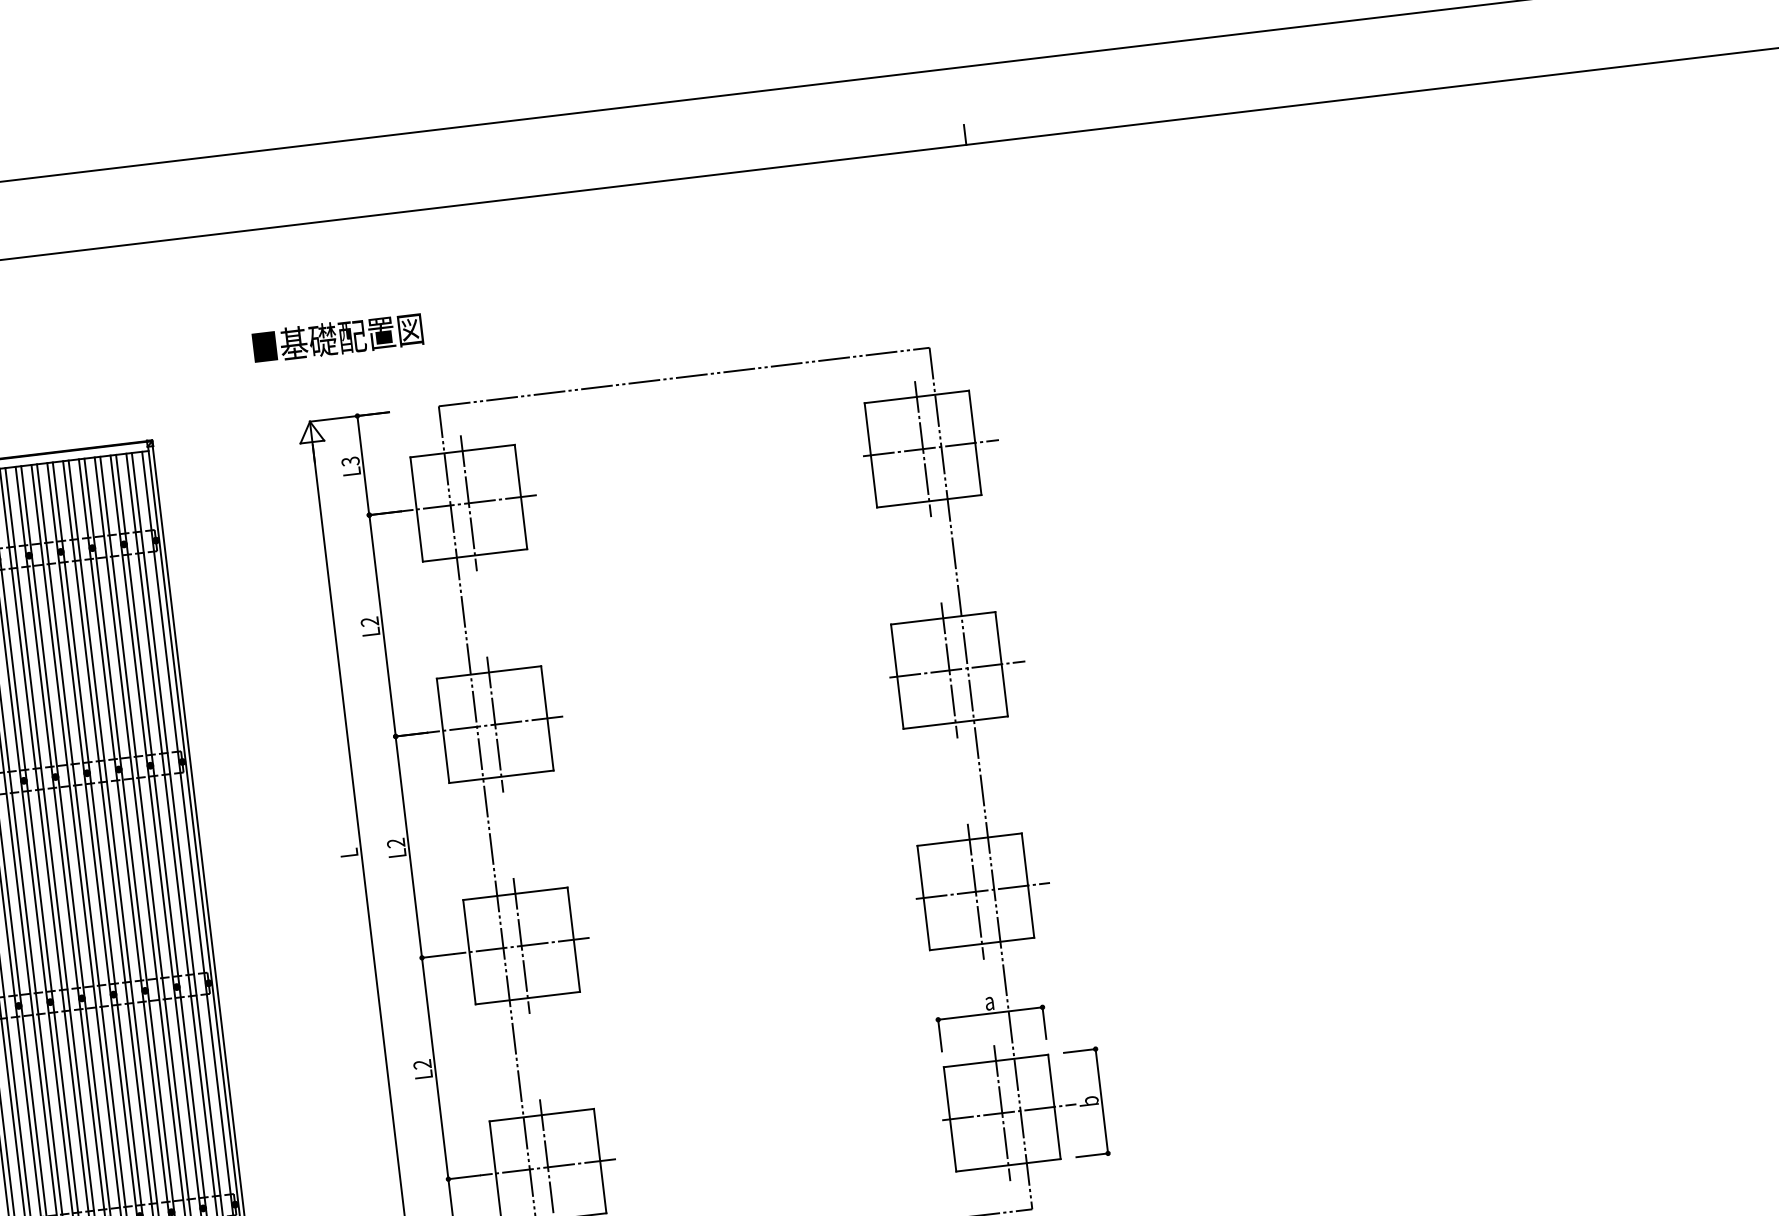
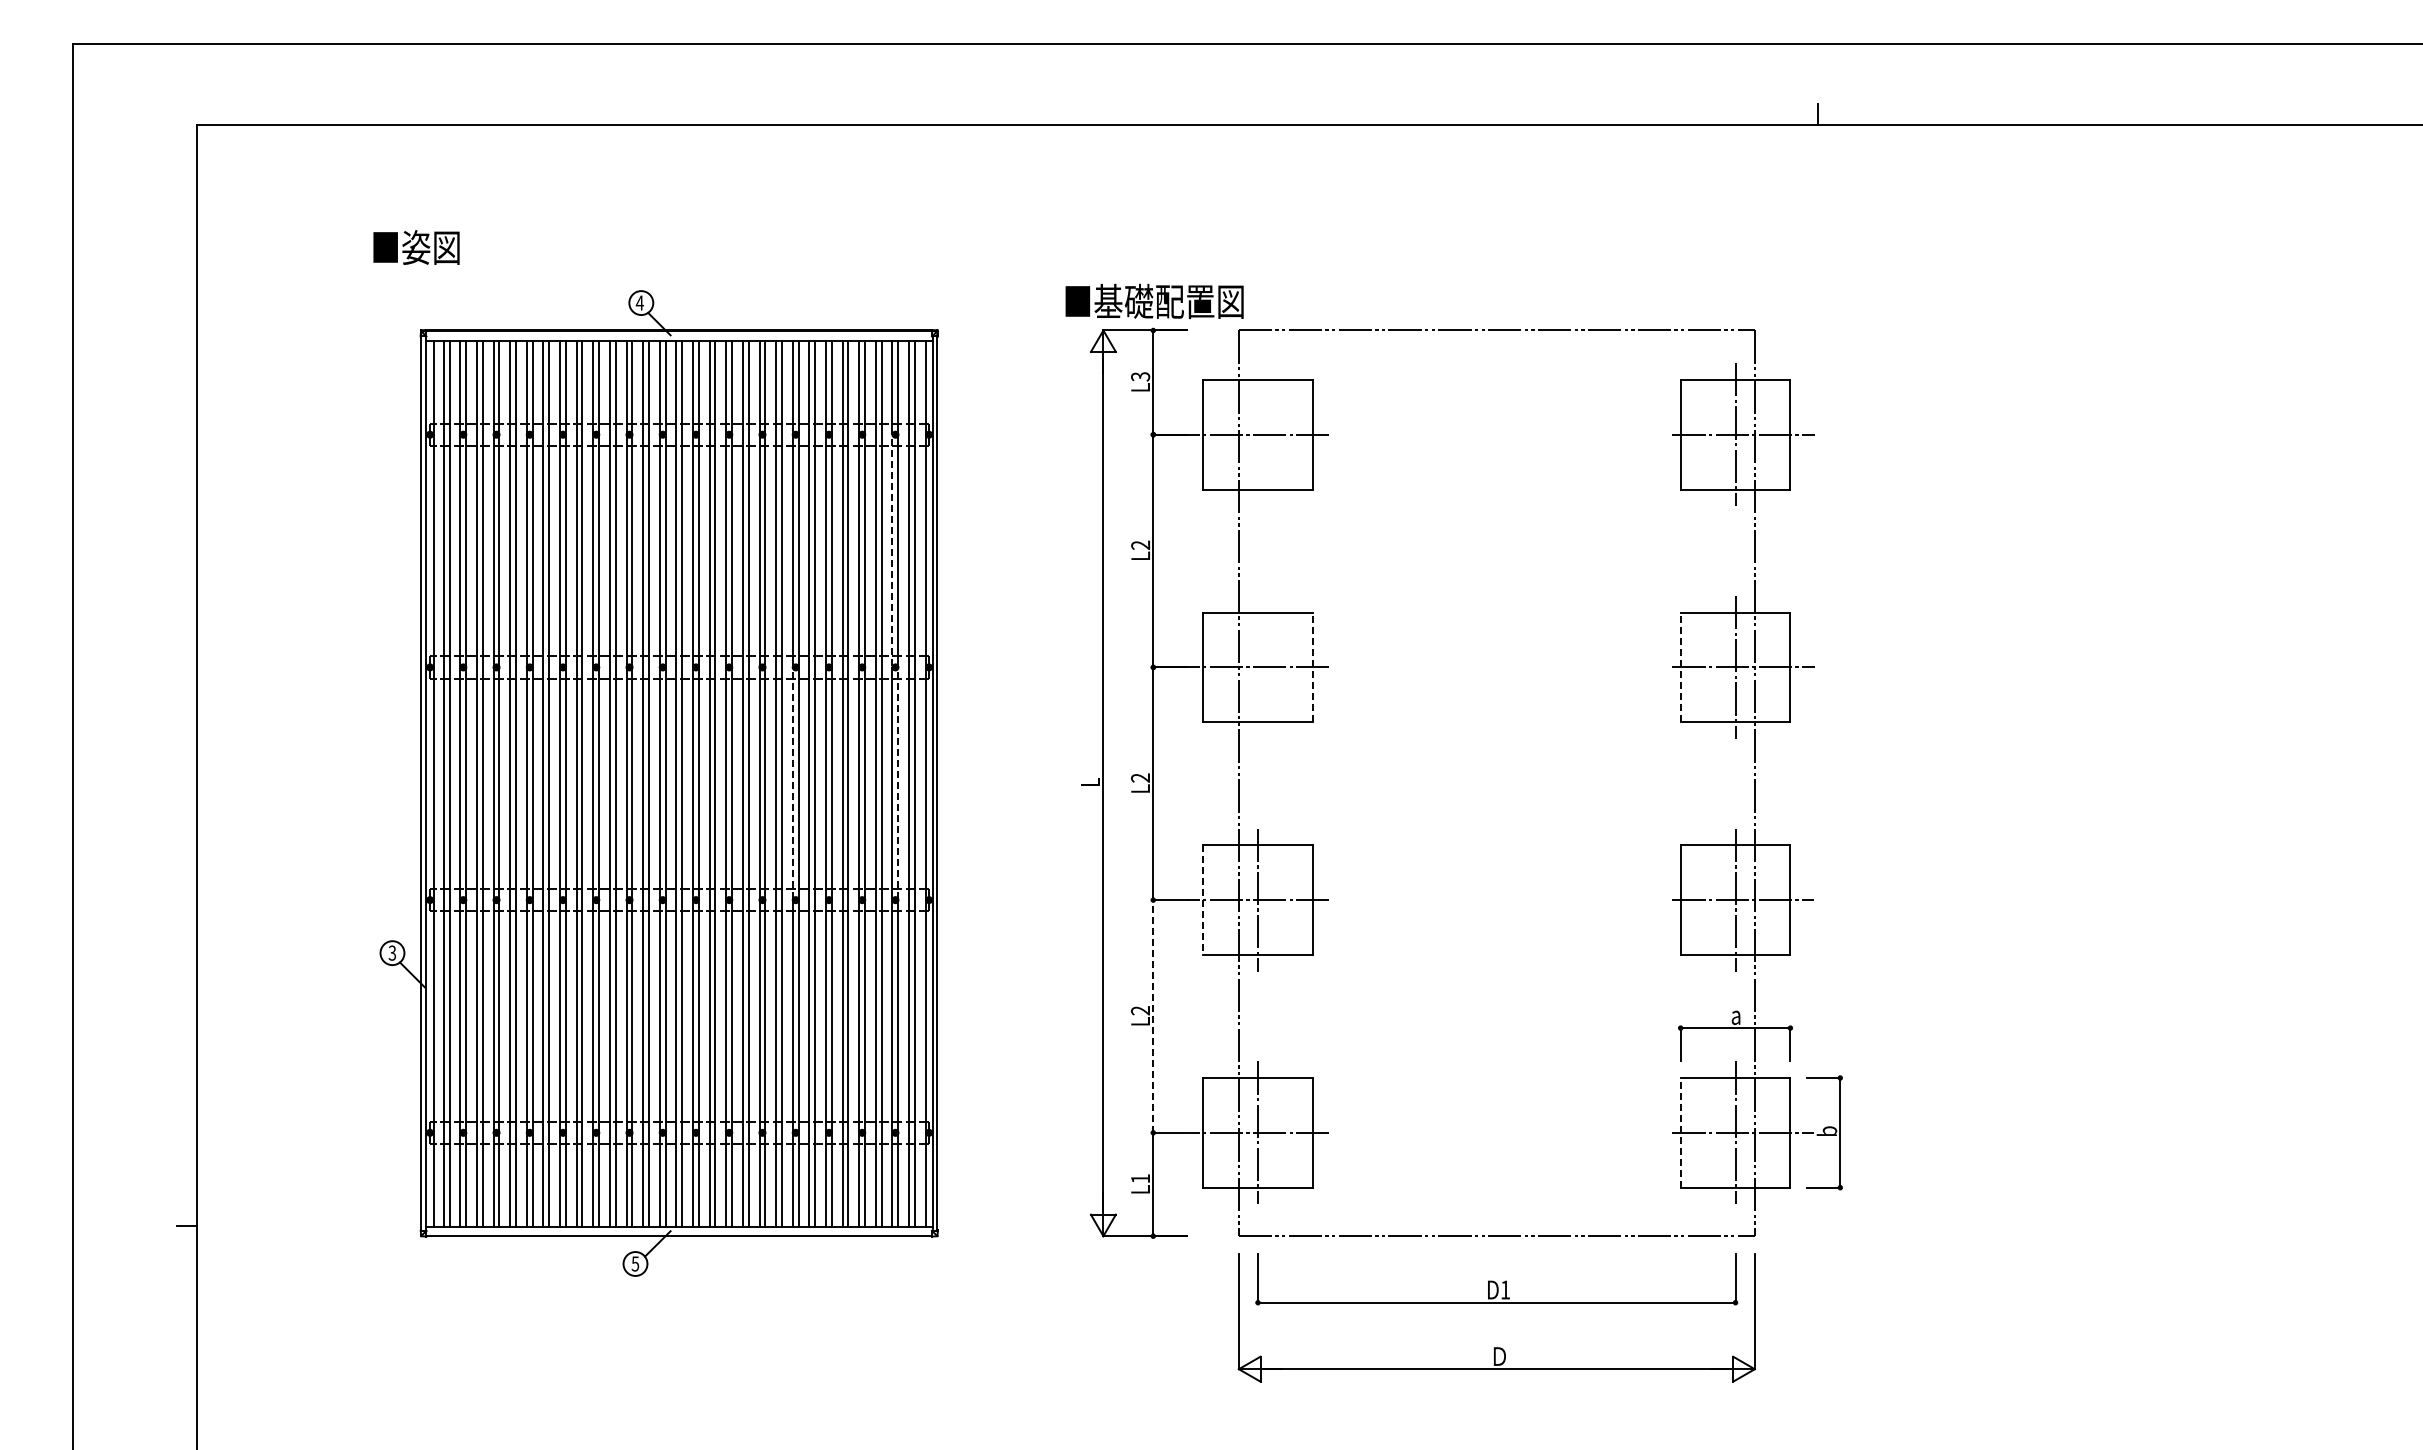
text: (337, 337) -> (1154, 300), moved
line: (469, 503) -> (1258, 434), removed
line: (134, 654) -> (892, 550), solid -> dashed
line: (897, 676) -> (1680, 667), solid -> dashed
line: (547, 718) -> (1312, 667), solid -> dashed
line: (495, 723) -> (1258, 666), removed
line: (166, 875) -> (898, 783), solid -> dashed
line: (65, 887) -> (792, 783), solid -> dashed
line: (469, 952) -> (1203, 900), solid -> dashed
line: (435, 1067) -> (1153, 1015), solid -> dashed
line: (949, 1119) -> (1680, 1132), solid -> dashed

